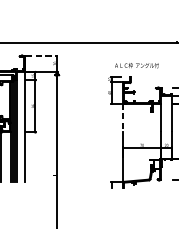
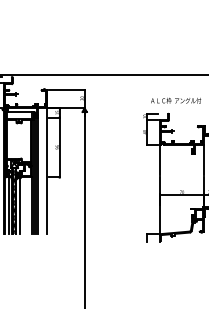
line: (42, 55) -> (67, 89), dashed -> solid
line: (122, 116) -> (159, 159), dashed -> solid

